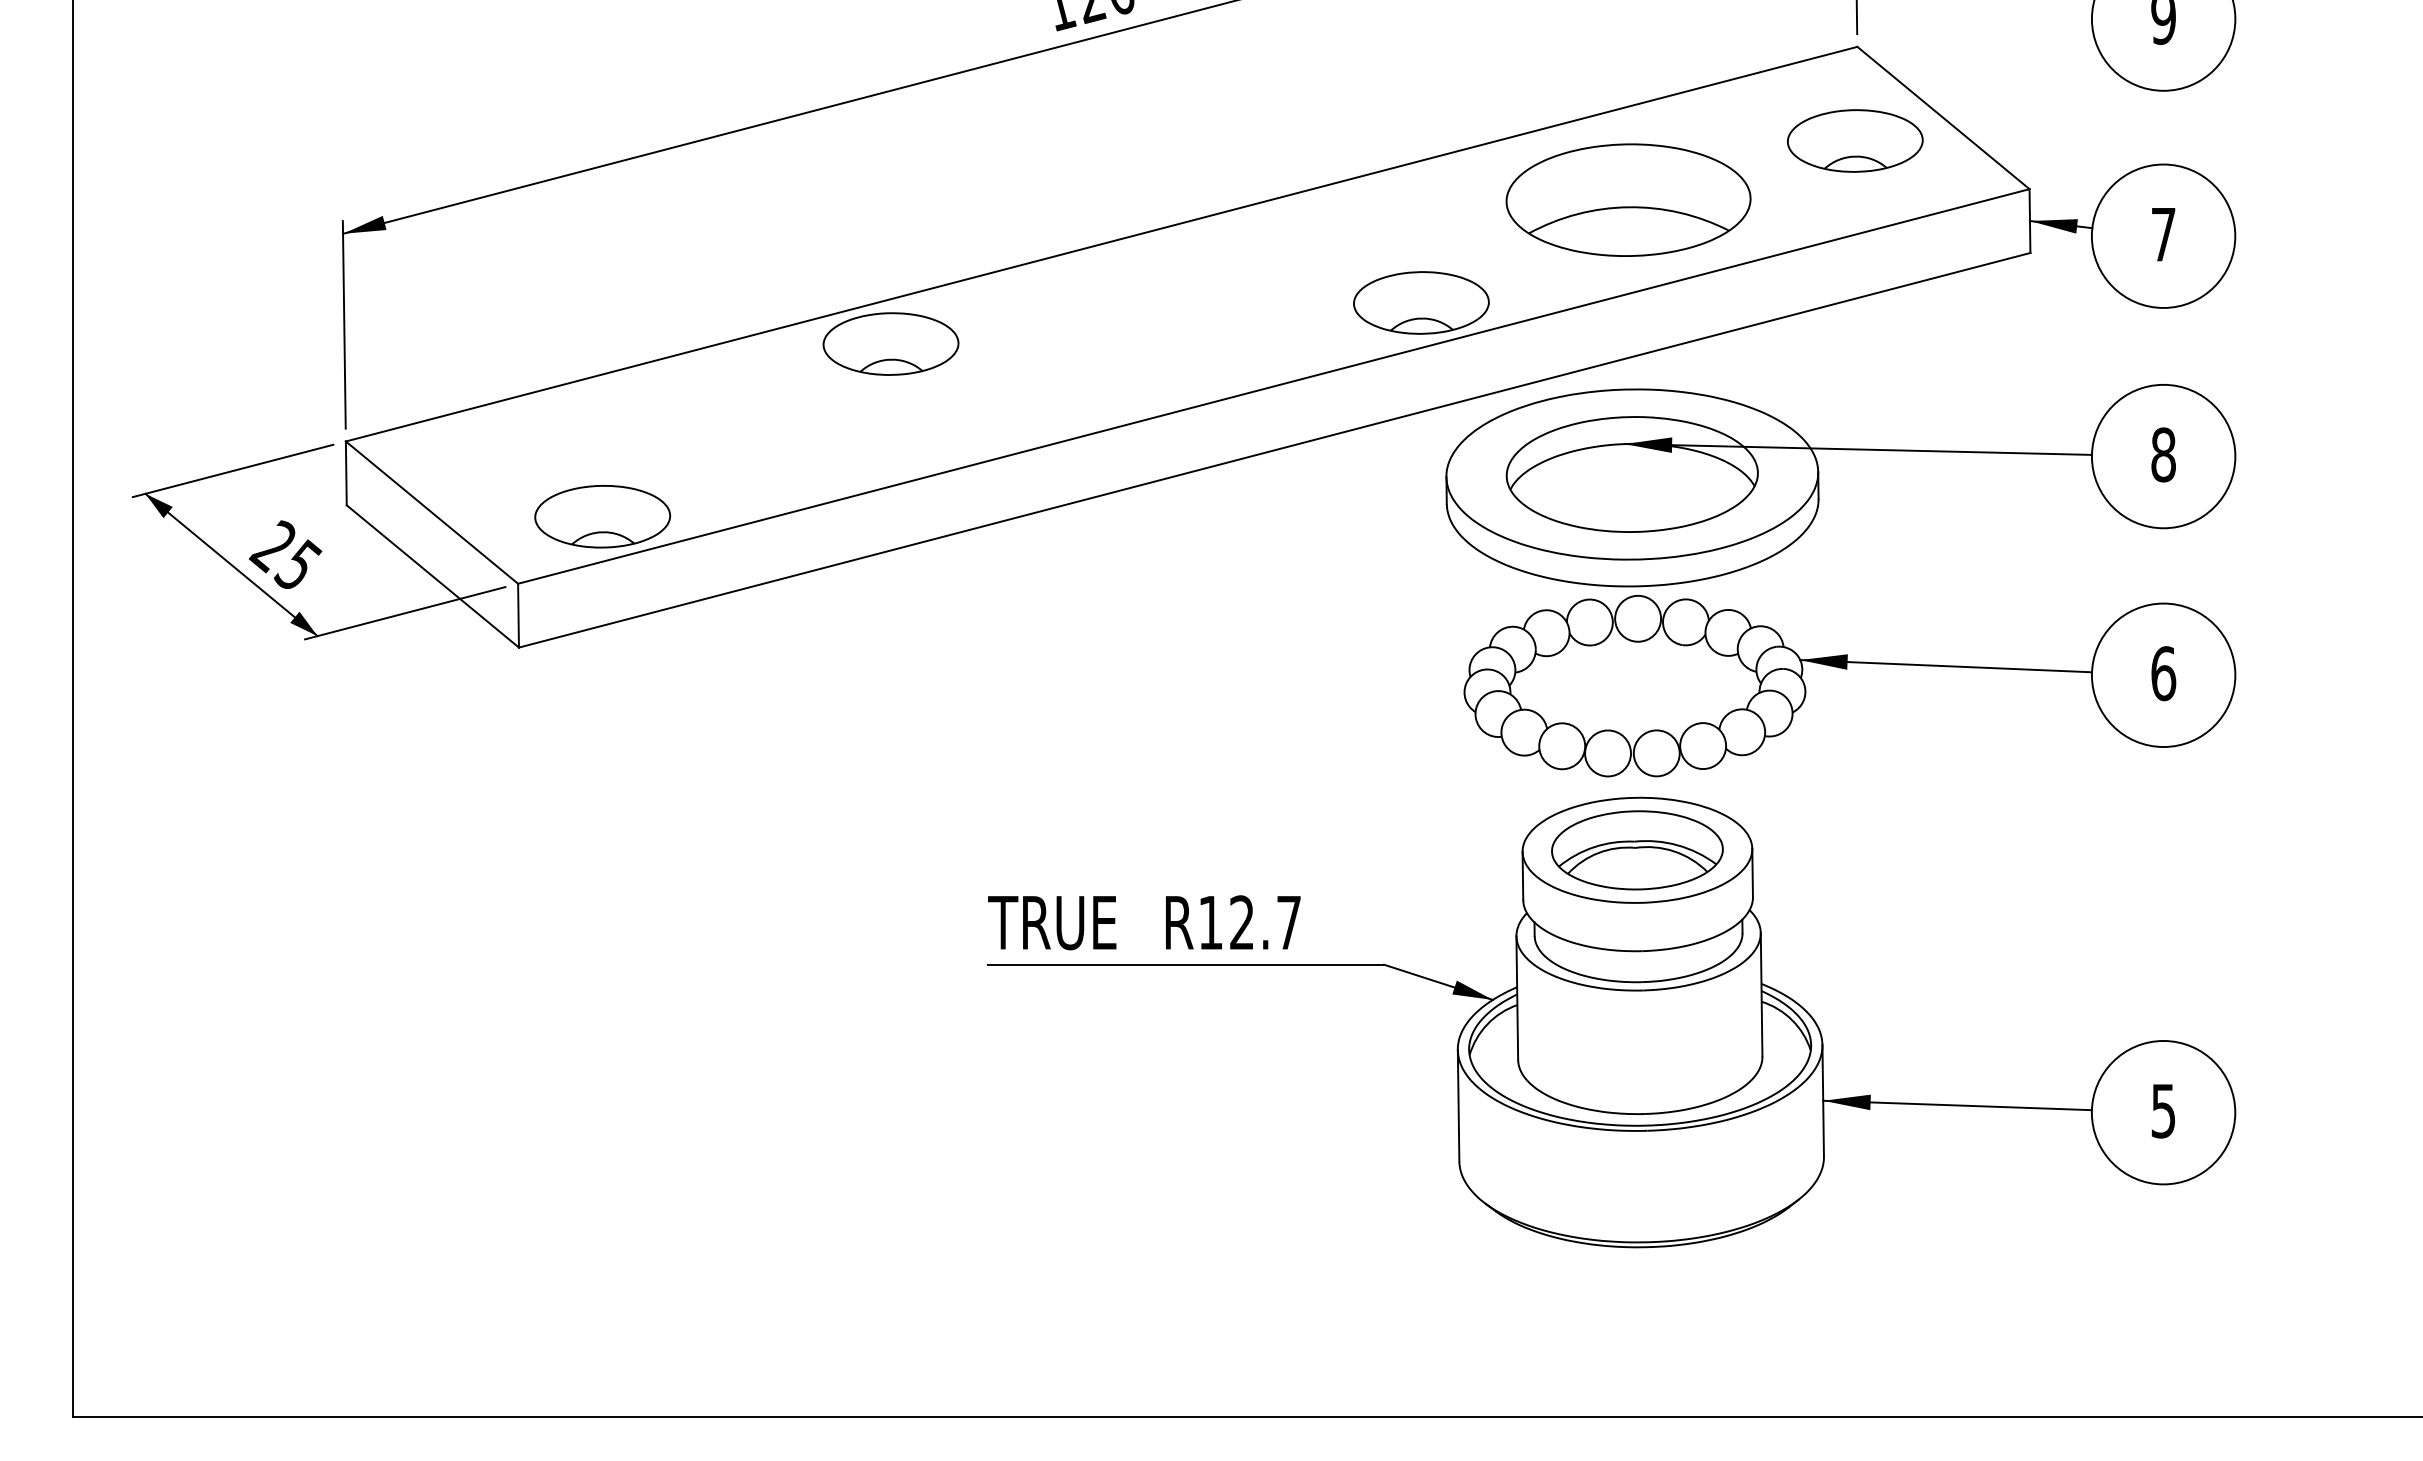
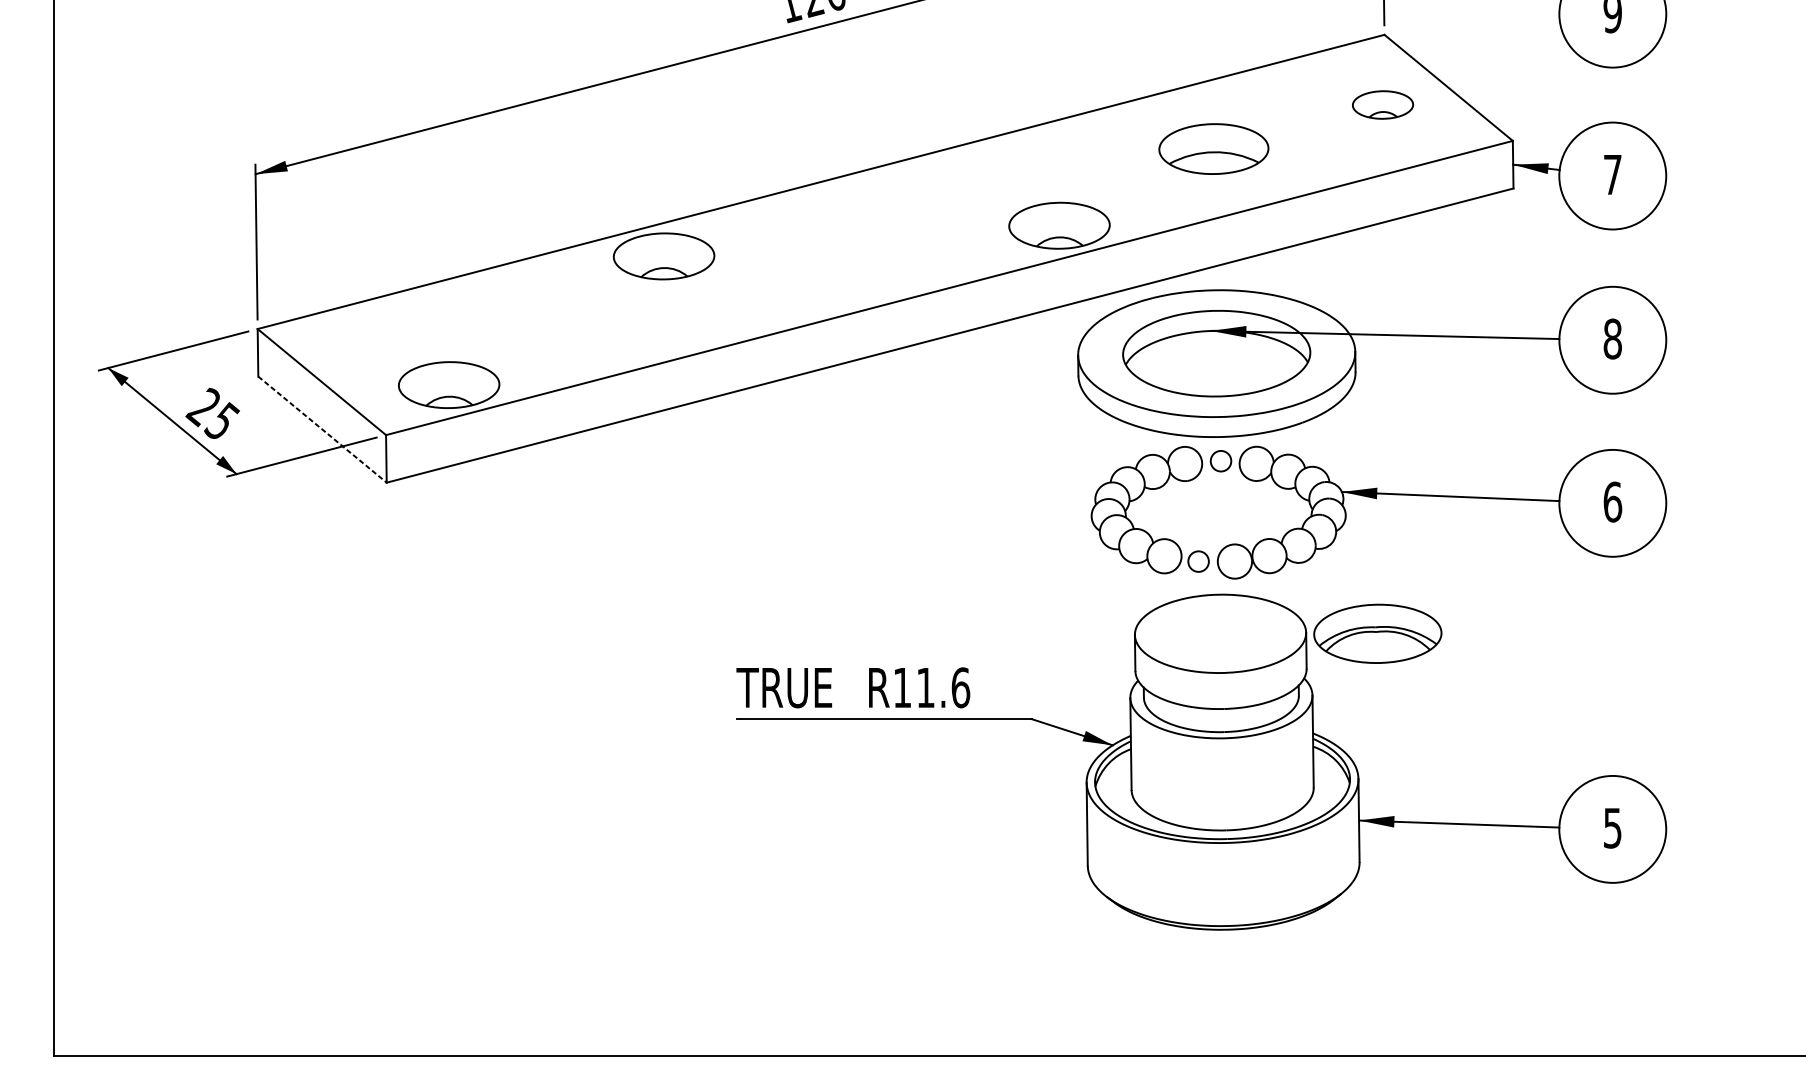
part: (1855, 140) -> (1383, 104), size x0.6
part: (1628, 199) -> (1213, 148), size x0.6
line: (432, 576) -> (322, 429), solid -> dashed
circle: (1638, 618) -> (1221, 461), size x0.6
circle: (1608, 753) -> (1198, 561), size x0.6
part: (1637, 850) -> (1377, 633), moved
text: (1265, 922) -> (943, 687), R12.7 -> R11.6

